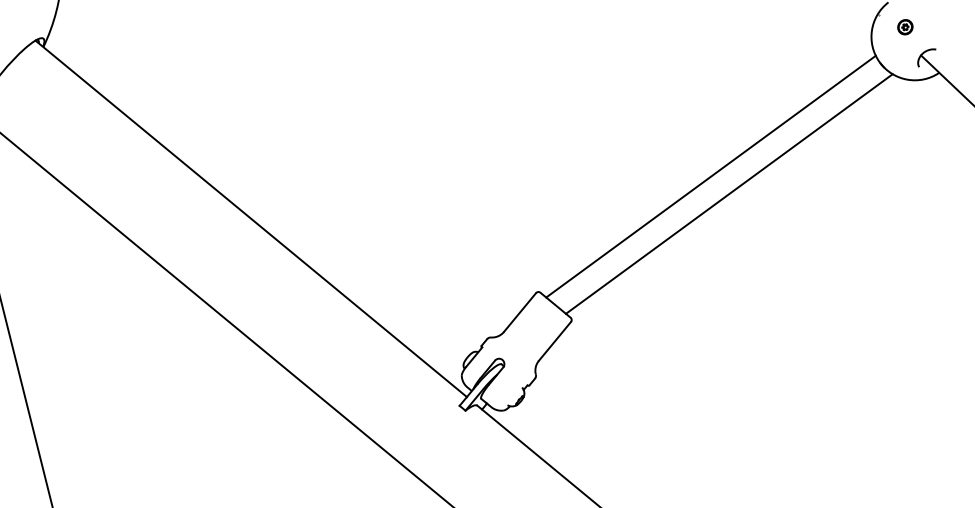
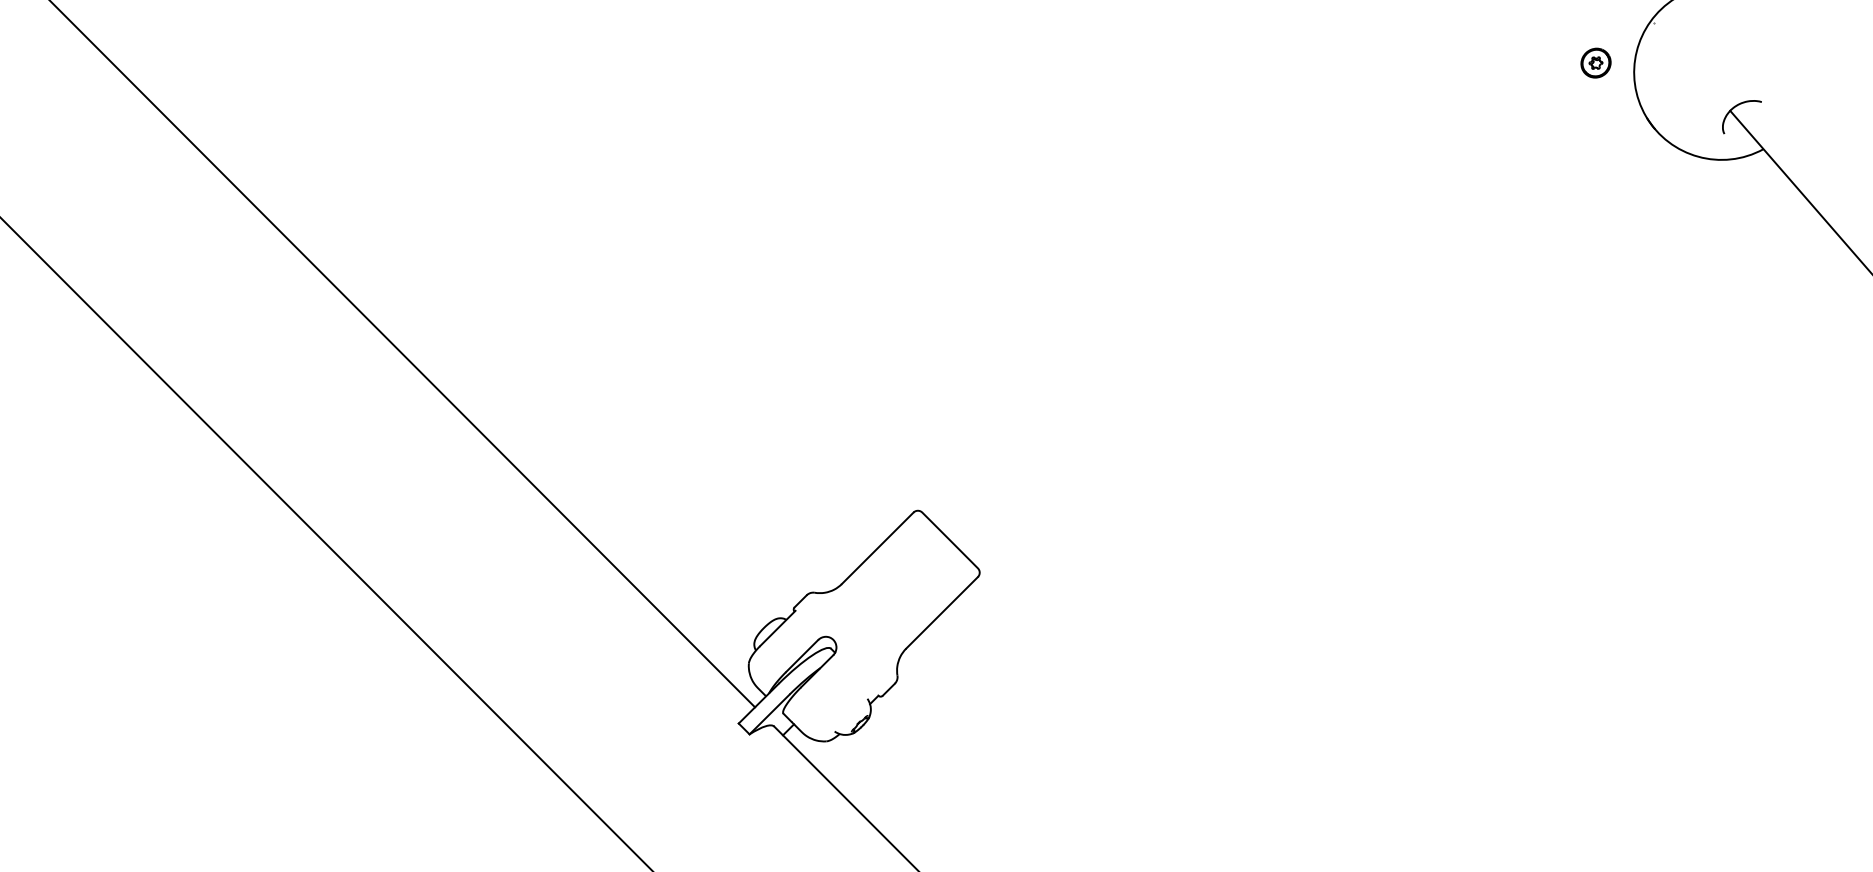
part: (905, 27) -> (1596, 63), moved
line: (710, 176) -> (1285, 312), removed
line: (728, 193) -> (1318, 350), removed

